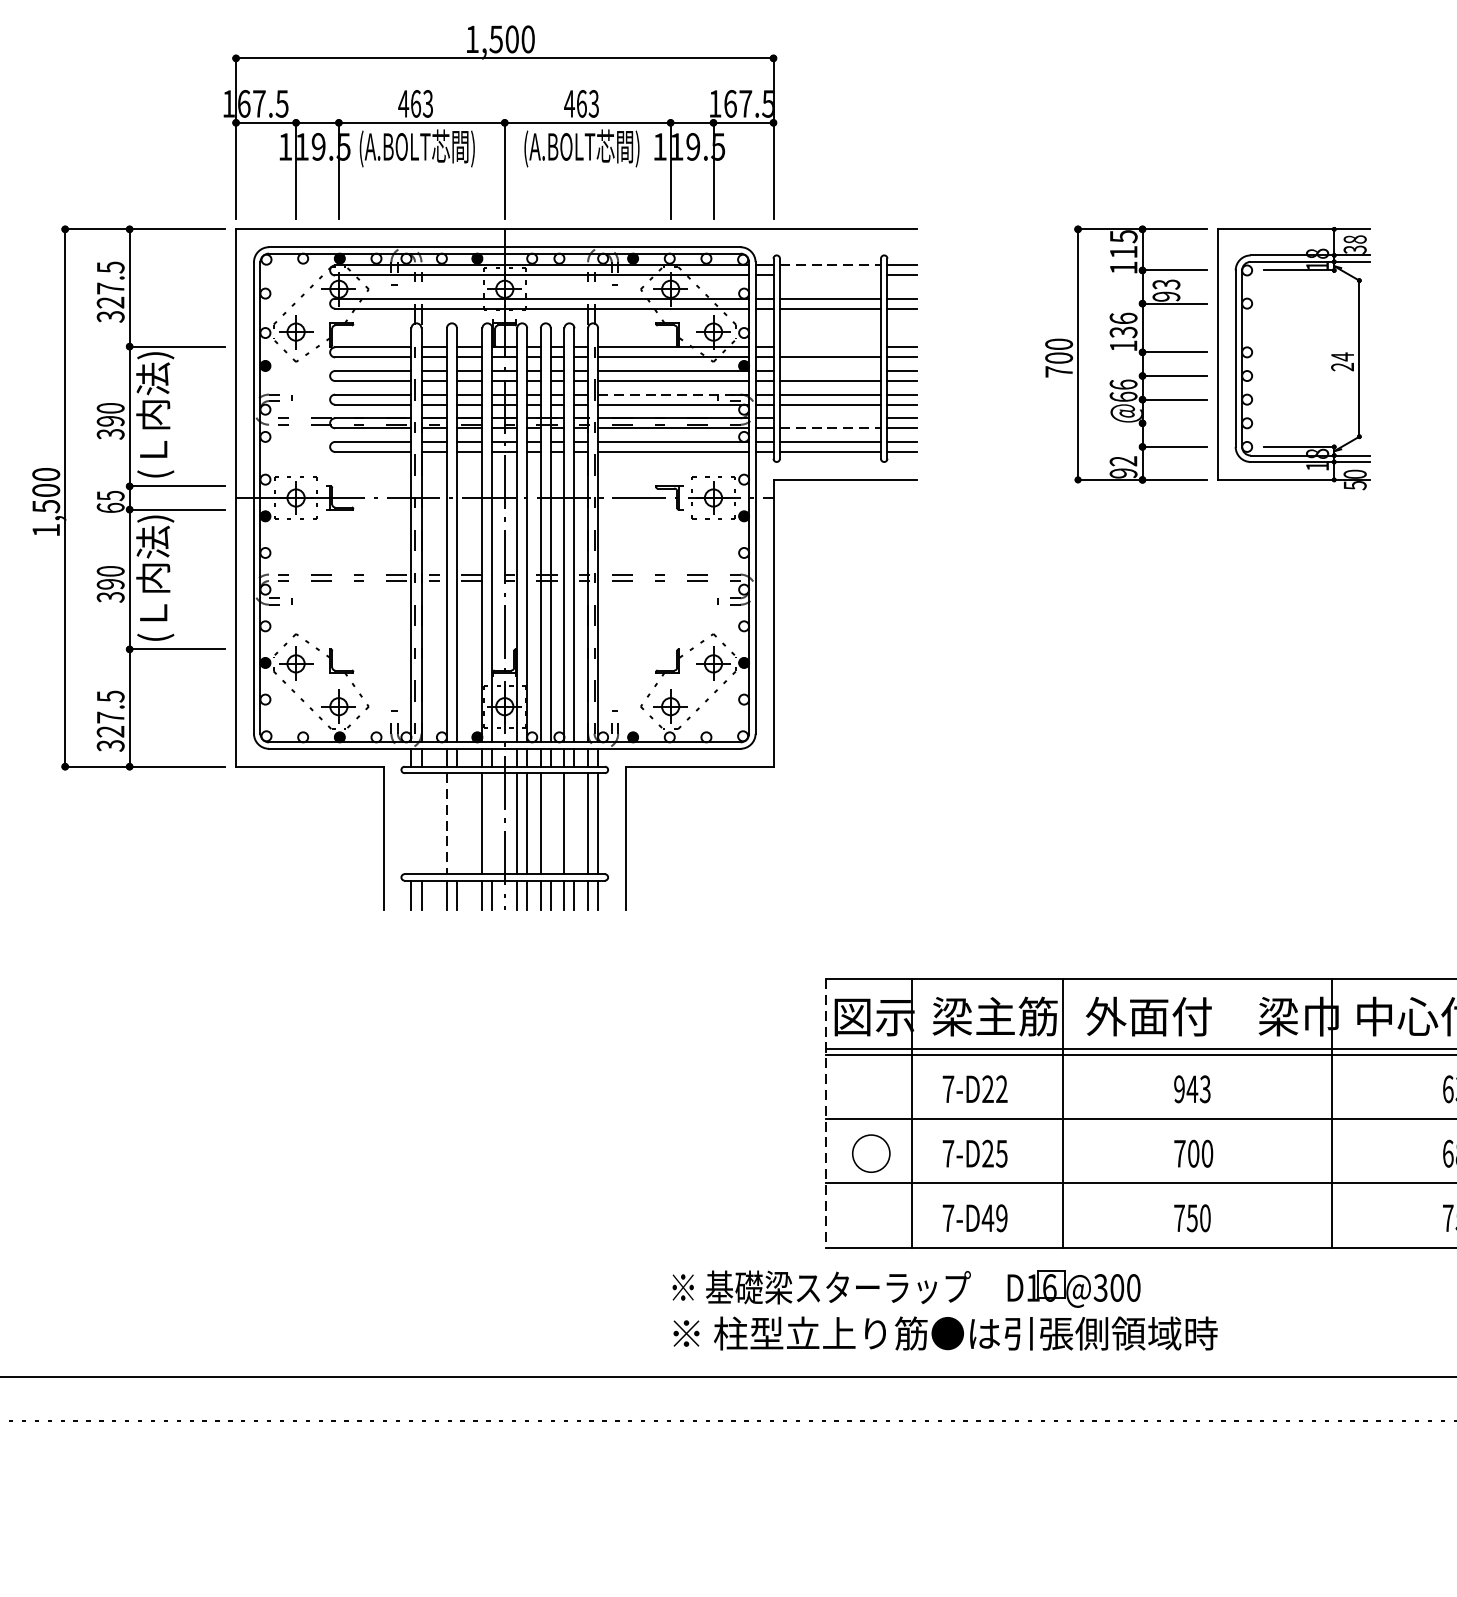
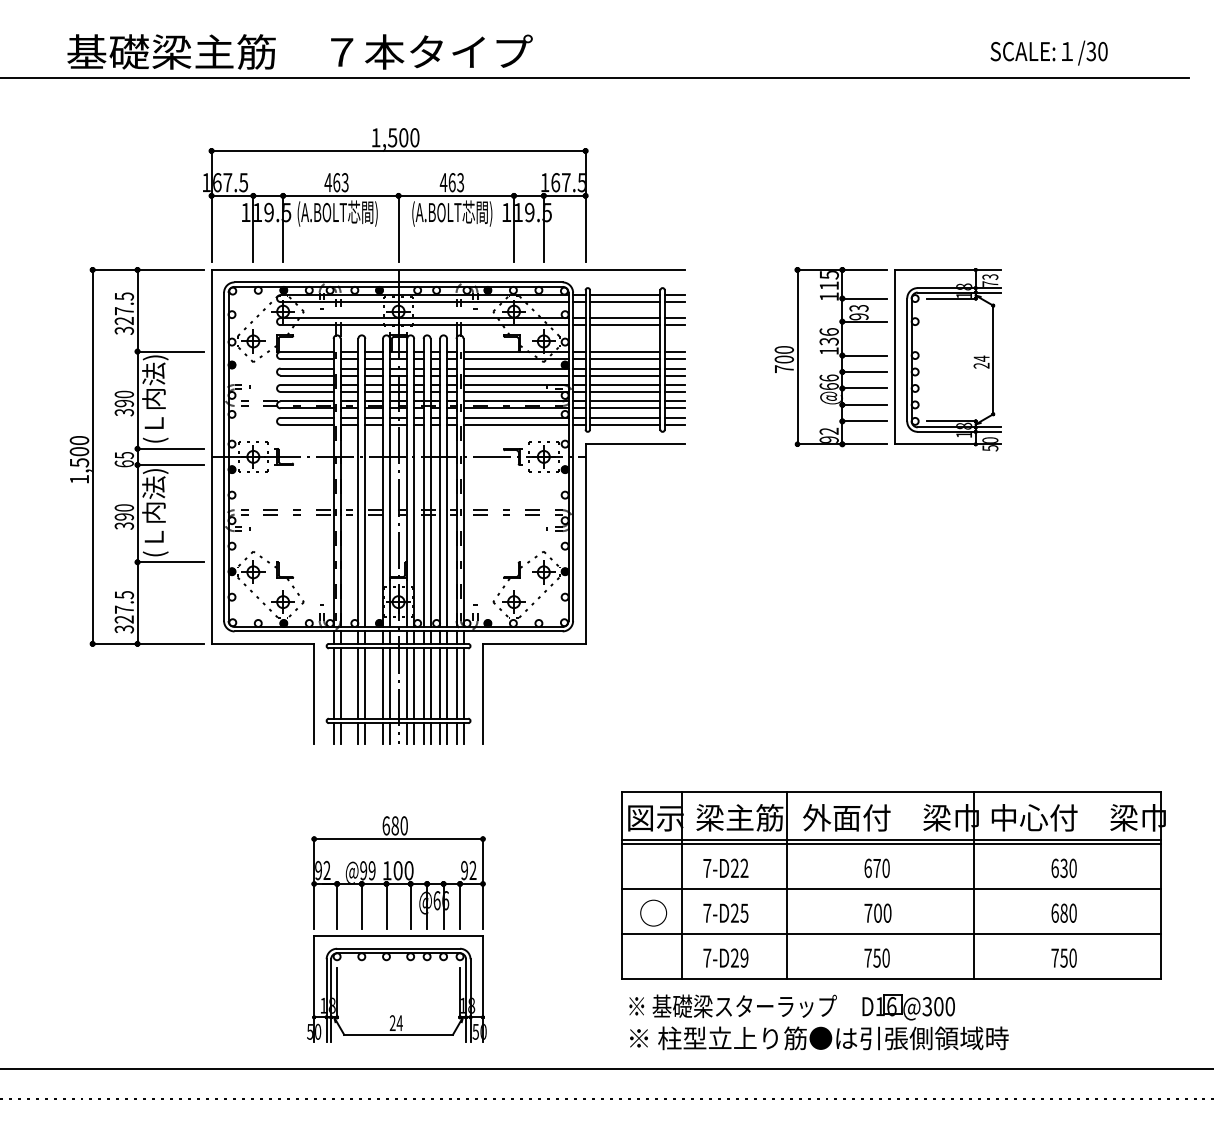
text: (1355, 244) -> (990, 280), 38 -> 73
line: (830, 266) -> (625, 295), dashed -> solid
line: (830, 276) -> (625, 302), added
line: (830, 347) -> (625, 352), added
line: (830, 370) -> (625, 368), added
line: (674, 393) -> (516, 384), dashed -> solid
line: (830, 418) -> (625, 401), added
line: (1174, 422) -> (864, 404), added
line: (830, 428) -> (625, 408), dashed -> solid
line: (411, 823) -> (333, 683), added
line: (421, 823) -> (340, 683), added
line: (457, 823) -> (365, 683), added
line: (491, 823) -> (389, 683), added
line: (550, 823) -> (430, 683), added
line: (575, 823) -> (447, 683), added
line: (447, 825) -> (358, 684), dashed -> solid
text: (1191, 1089) -> (876, 868), 943 -> 670
line: (825, 1113) -> (621, 885), dashed -> solid
part: (501, 1177) -> (396, 929), added
text: (987, 1217) -> (734, 957), 7-D49 -> 7-D29
part: (944, 1310) -> (818, 1022), moved

